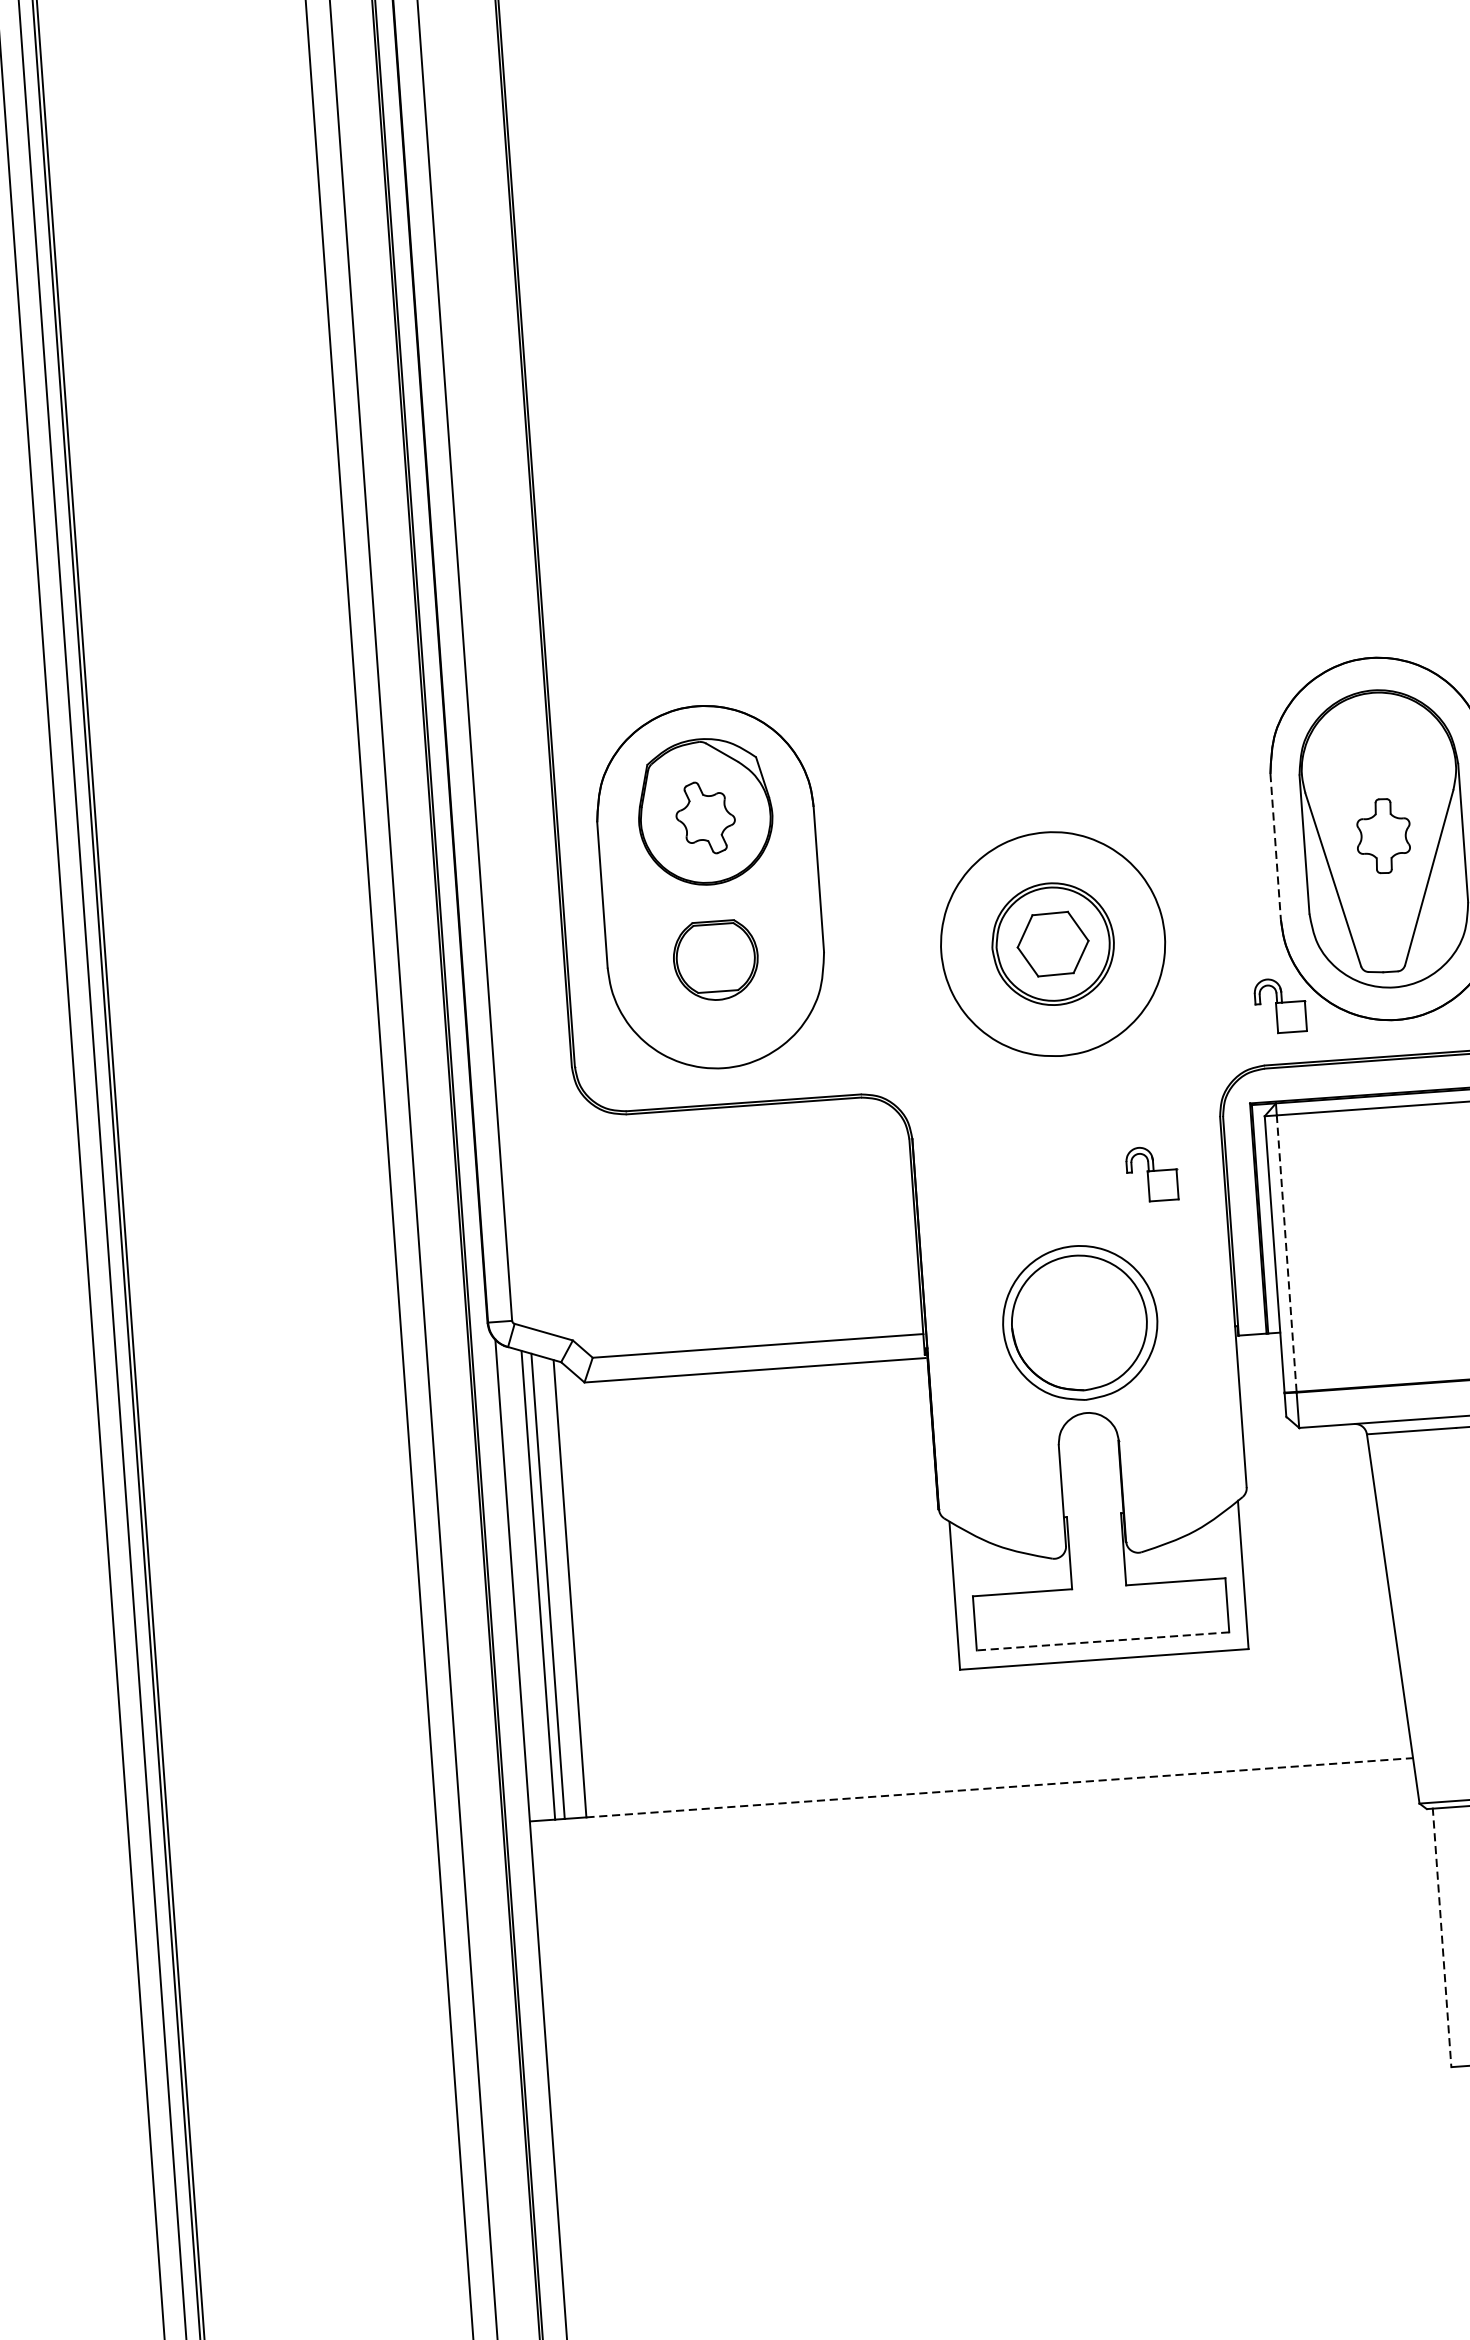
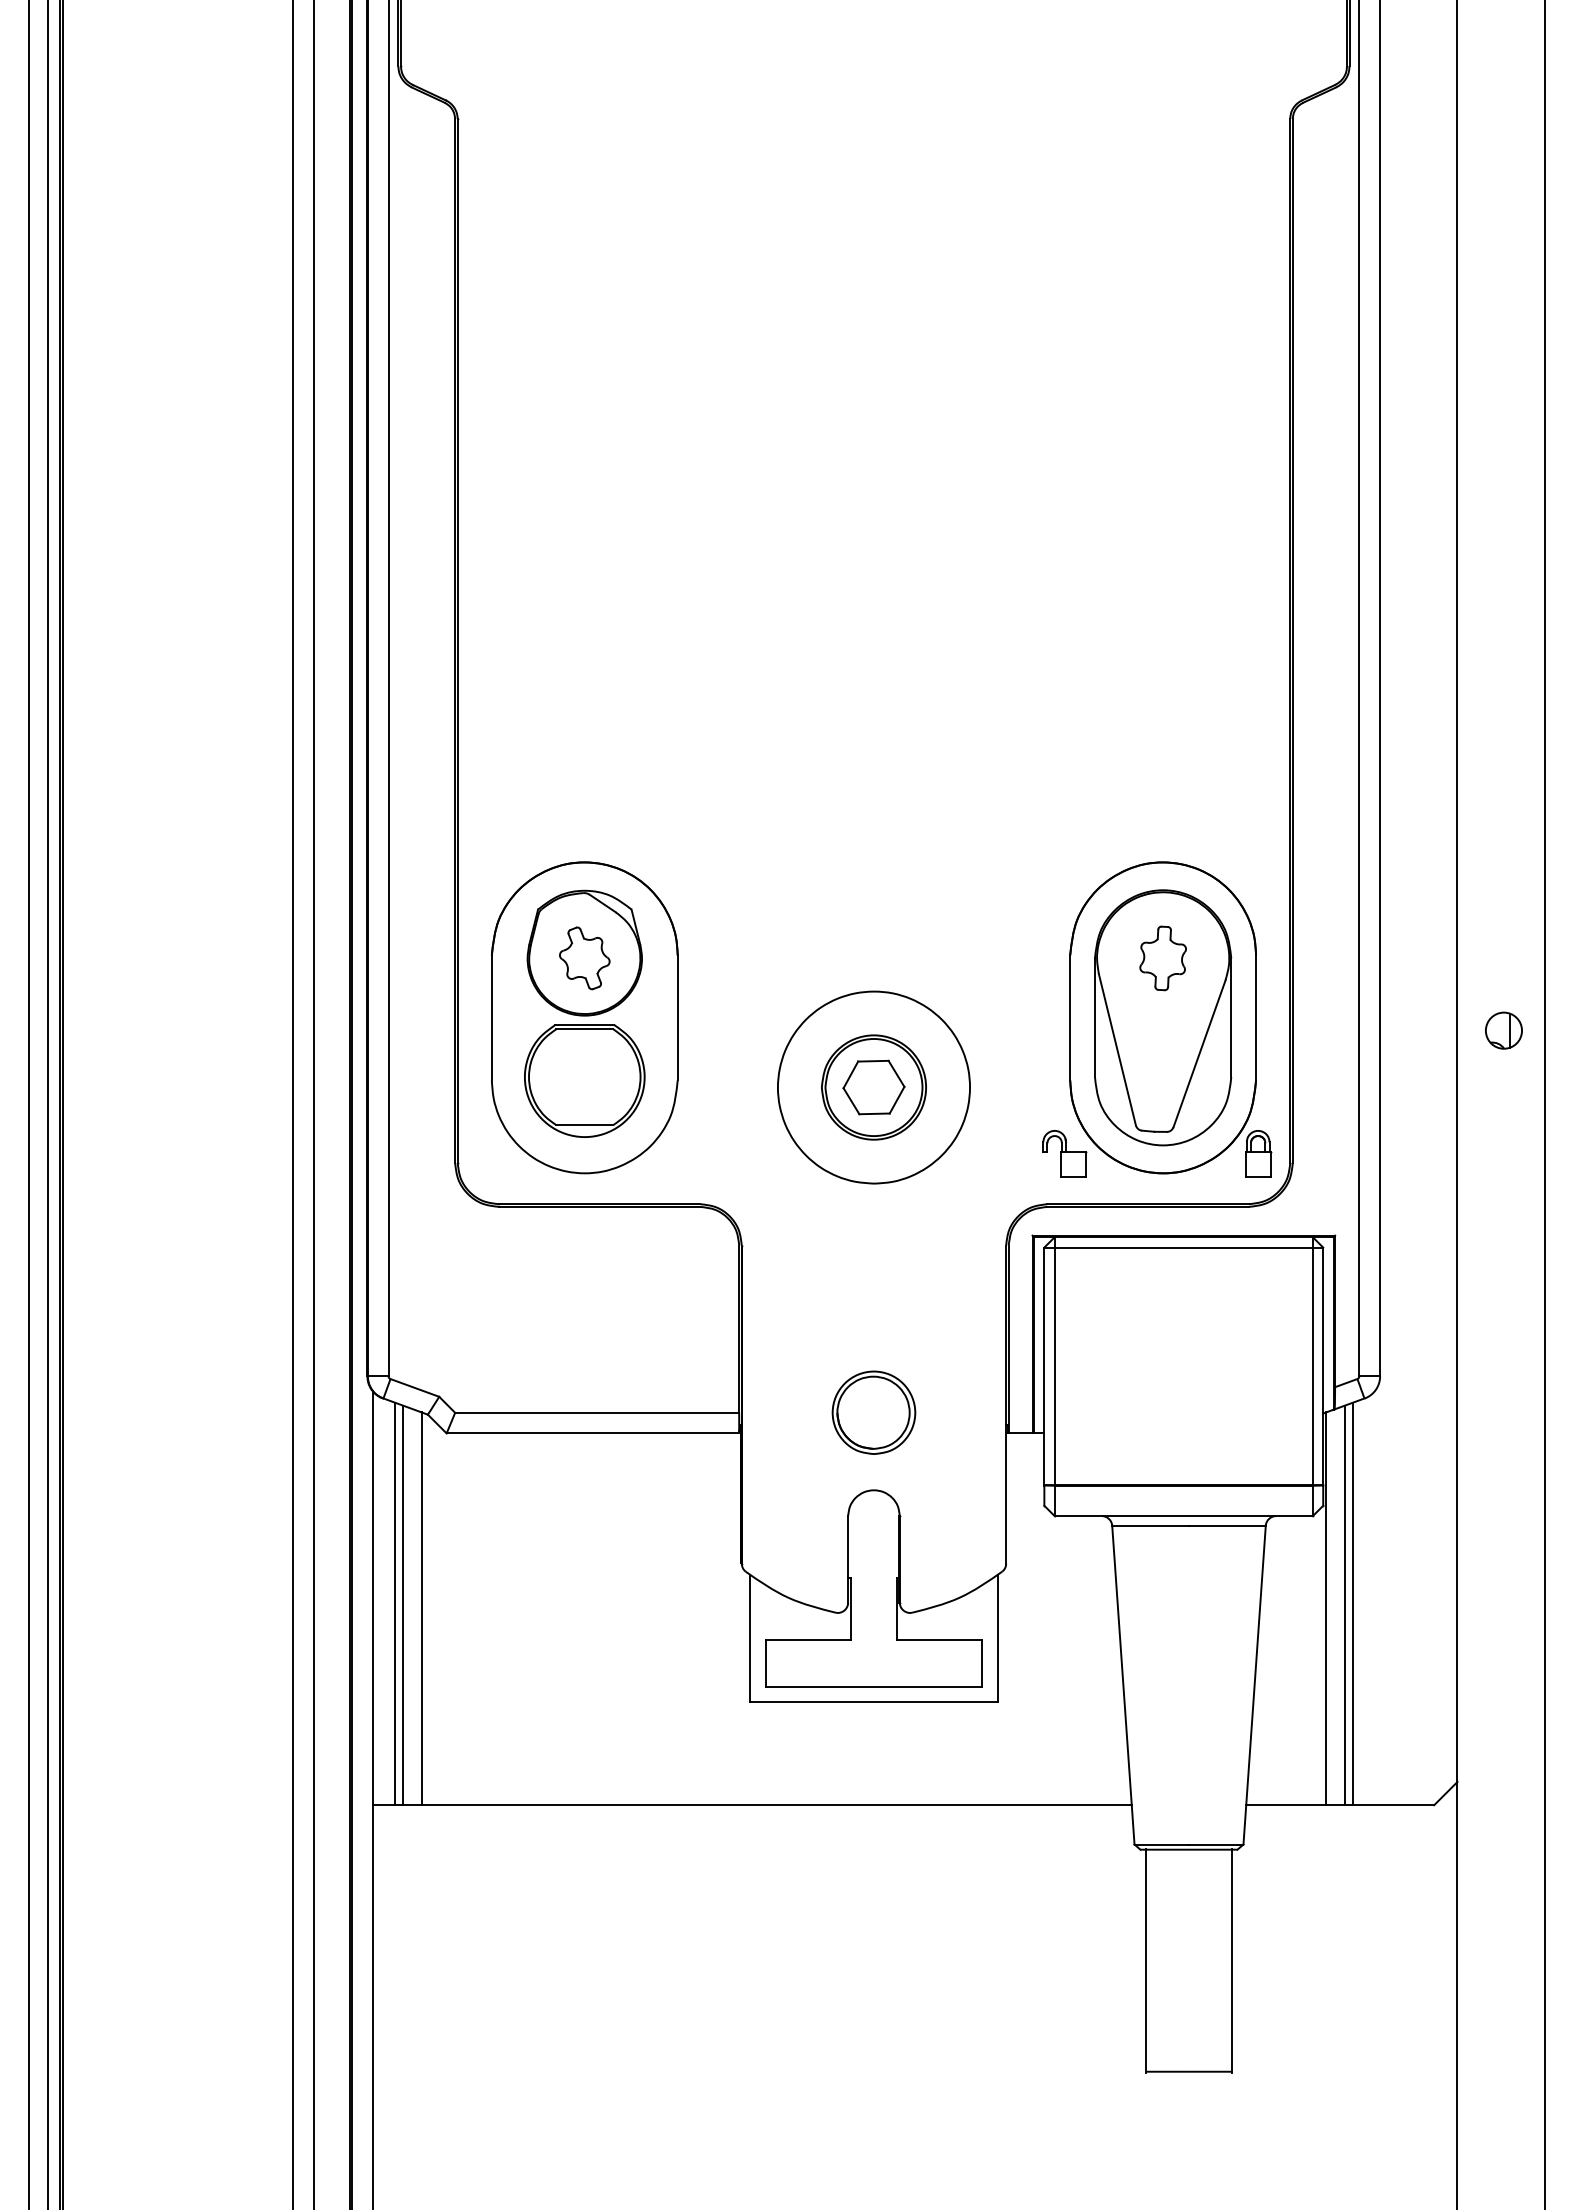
part: (1382, 836) -> (1162, 958), moved
line: (1276, 847) -> (1070, 1018), dashed -> solid
part: (715, 960) -> (584, 1080), size x1.67
part: (1152, 1173) -> (944, 1289), removed
line: (1286, 1253) -> (1054, 1366), dashed -> solid
part: (1079, 1322) -> (873, 1412), size x0.62
line: (1102, 1641) -> (873, 1686), dashed -> solid
line: (1000, 1787) -> (777, 1805), dashed -> solid
line: (1441, 1937) -> (1145, 1960), dashed -> solid

